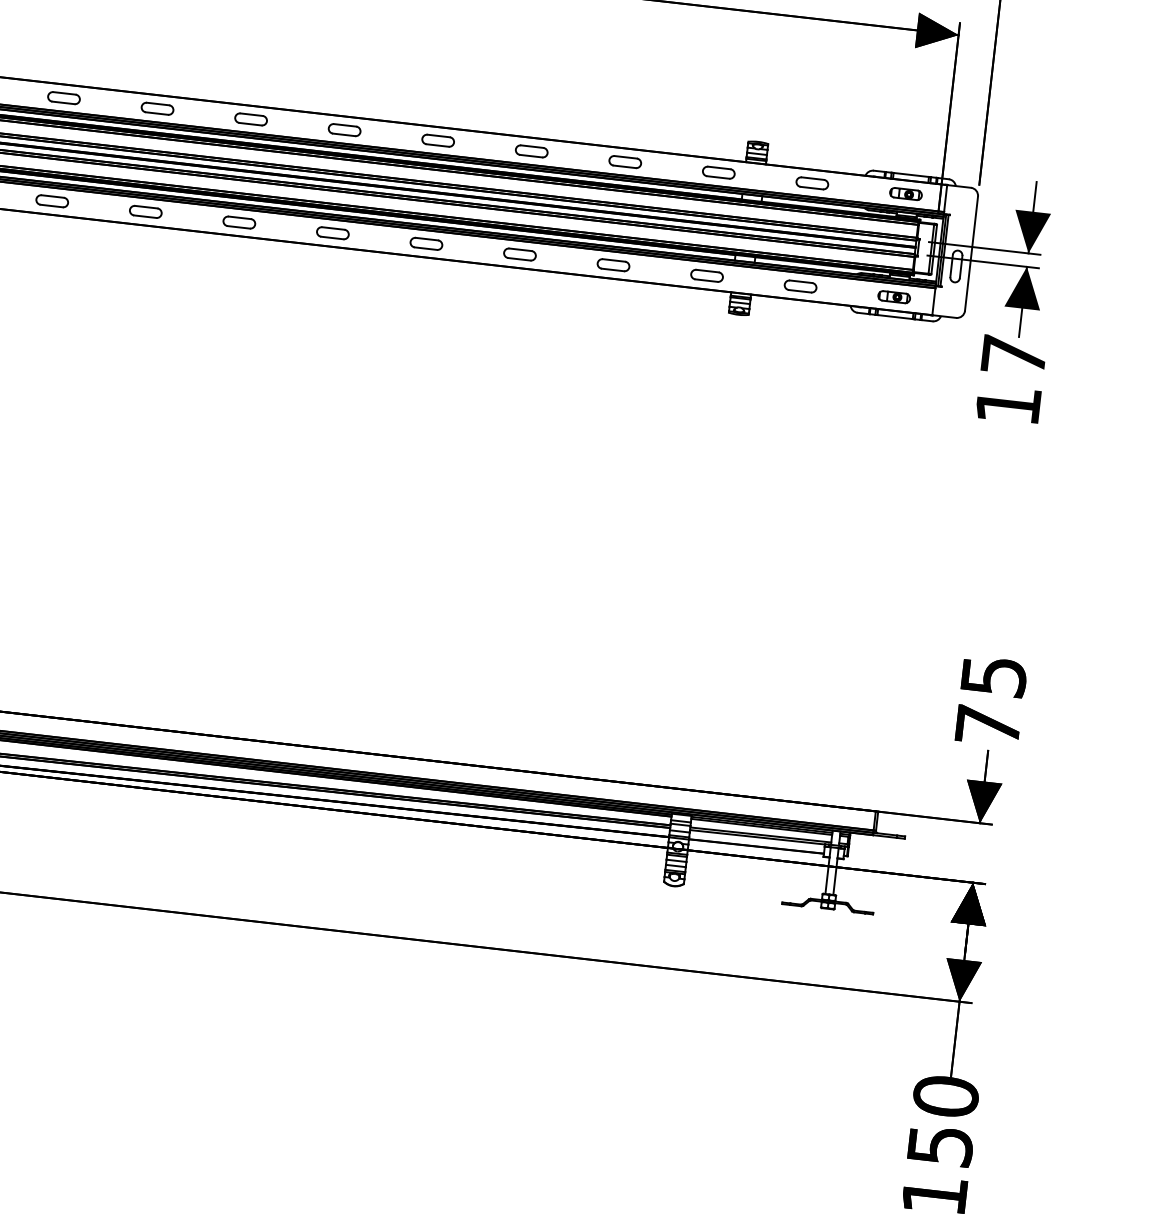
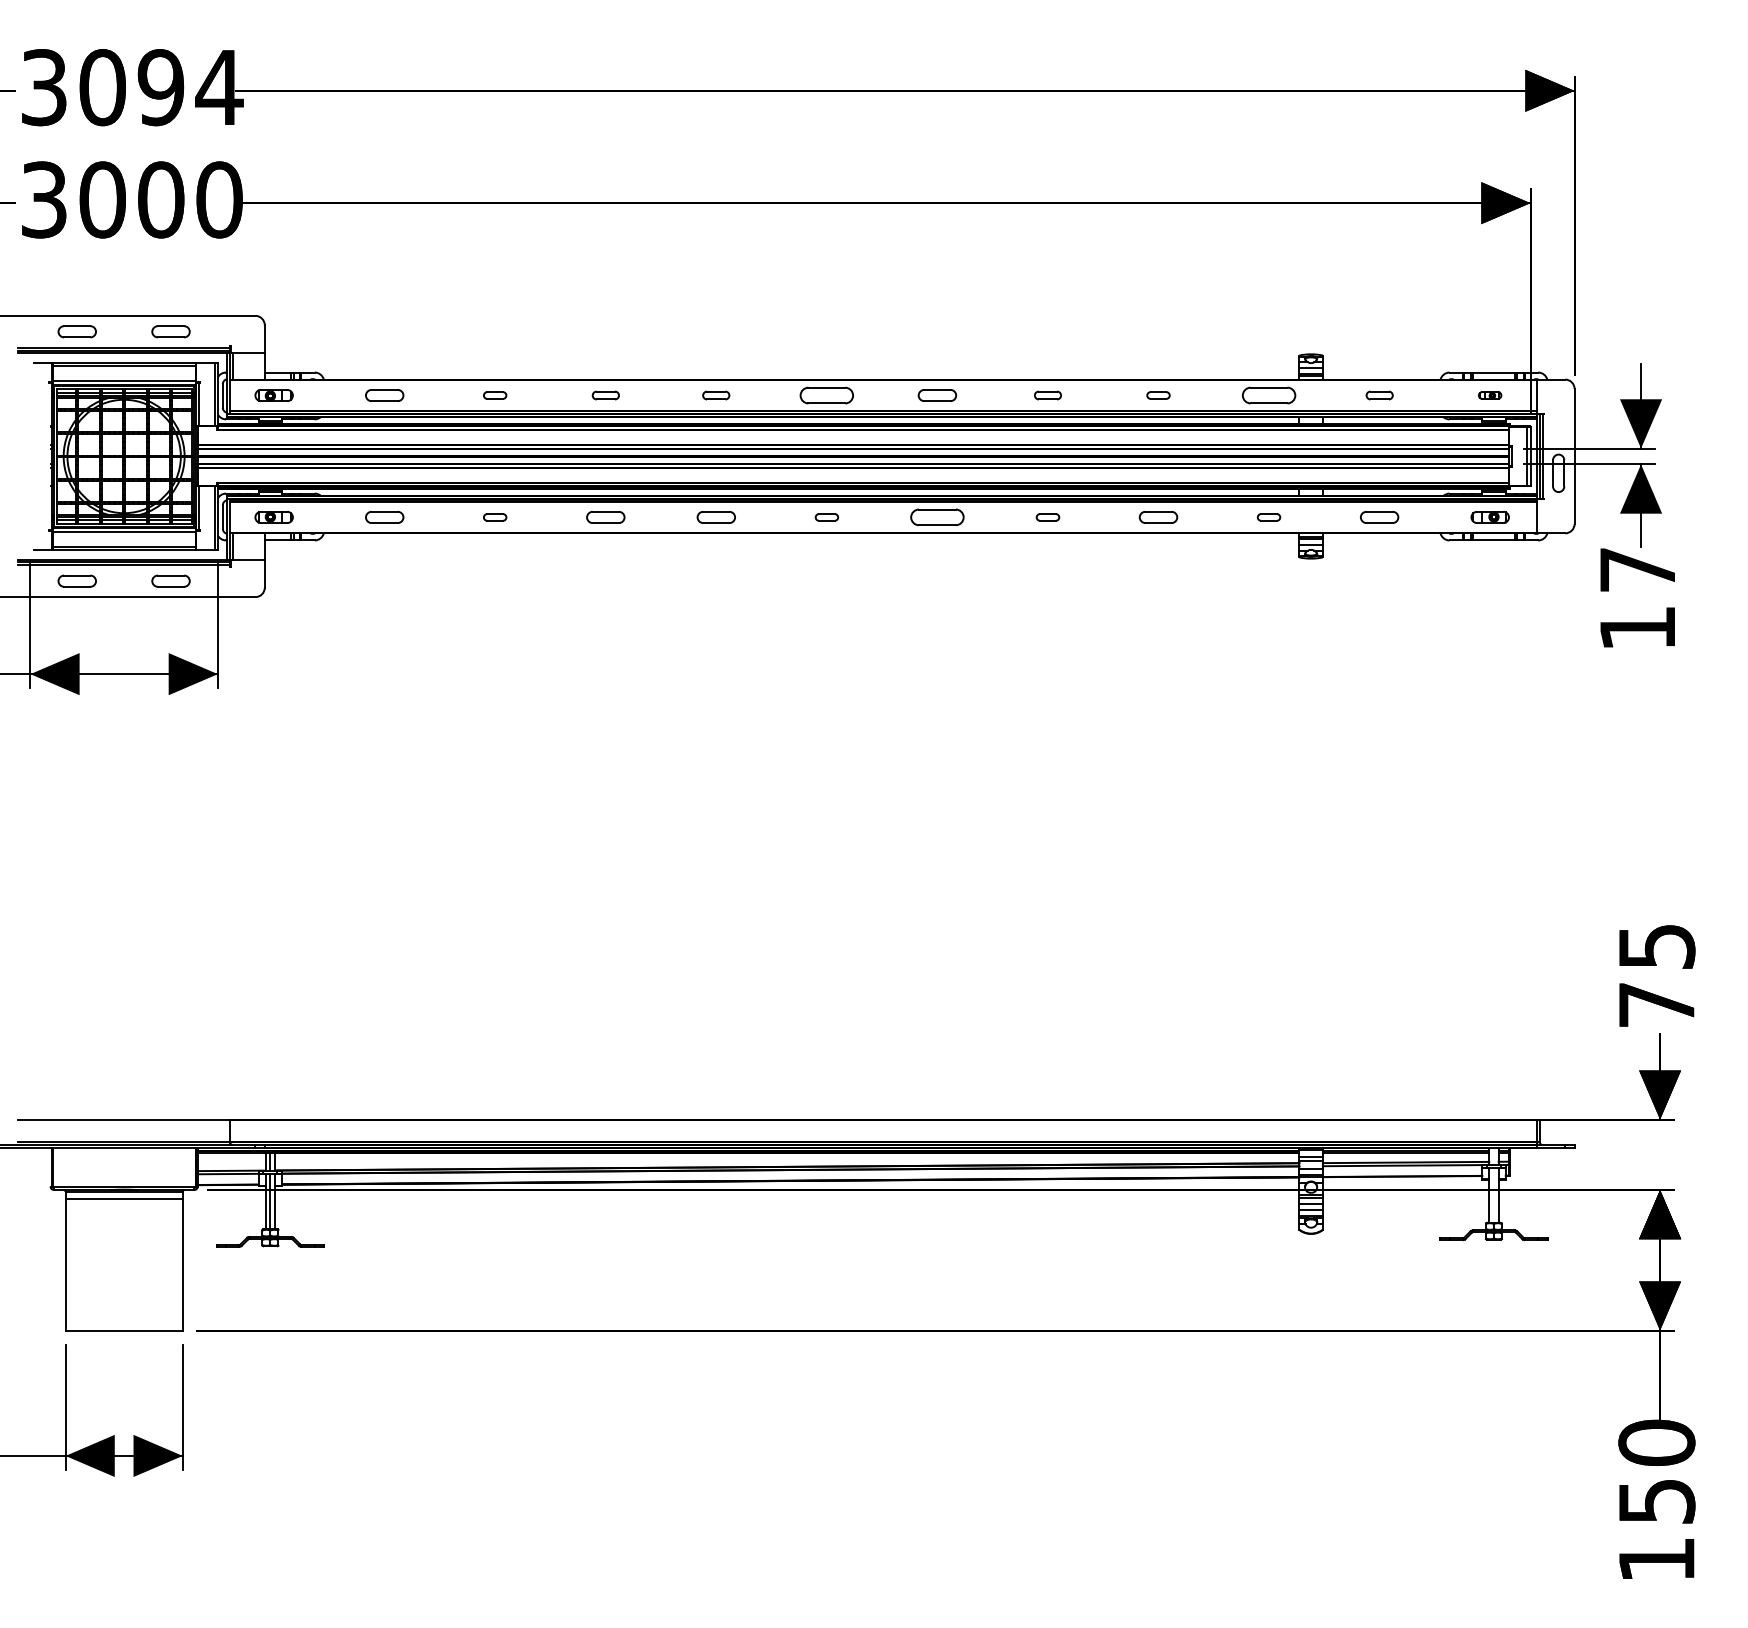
part: (63, 98) -> (494, 395), size x0.6
part: (157, 108) -> (605, 395), size x0.7
part: (250, 119) -> (715, 395), size x0.7
part: (344, 130) -> (826, 395), size x1.4
part: (531, 151) -> (1047, 395), size x0.7
part: (625, 162) -> (1158, 395), size x0.6
part: (718, 172) -> (1268, 395), size x1.4
part: (812, 183) -> (1379, 395), size x0.7
part: (905, 193) -> (1489, 395), size x0.6
part: (51, 201) -> (494, 517), size x0.6
part: (332, 233) -> (826, 517), size x0.6
part: (426, 243) -> (937, 517), size x1.4
part: (519, 254) -> (1047, 517), size x0.6
part: (706, 275) -> (1268, 517), size x0.6

